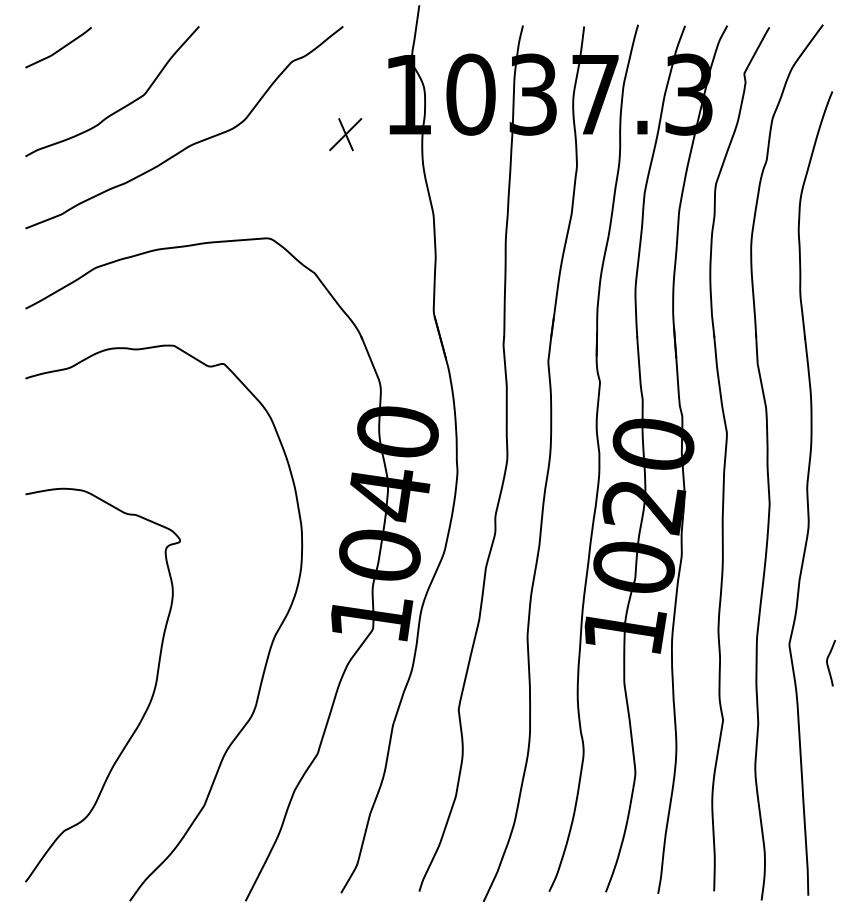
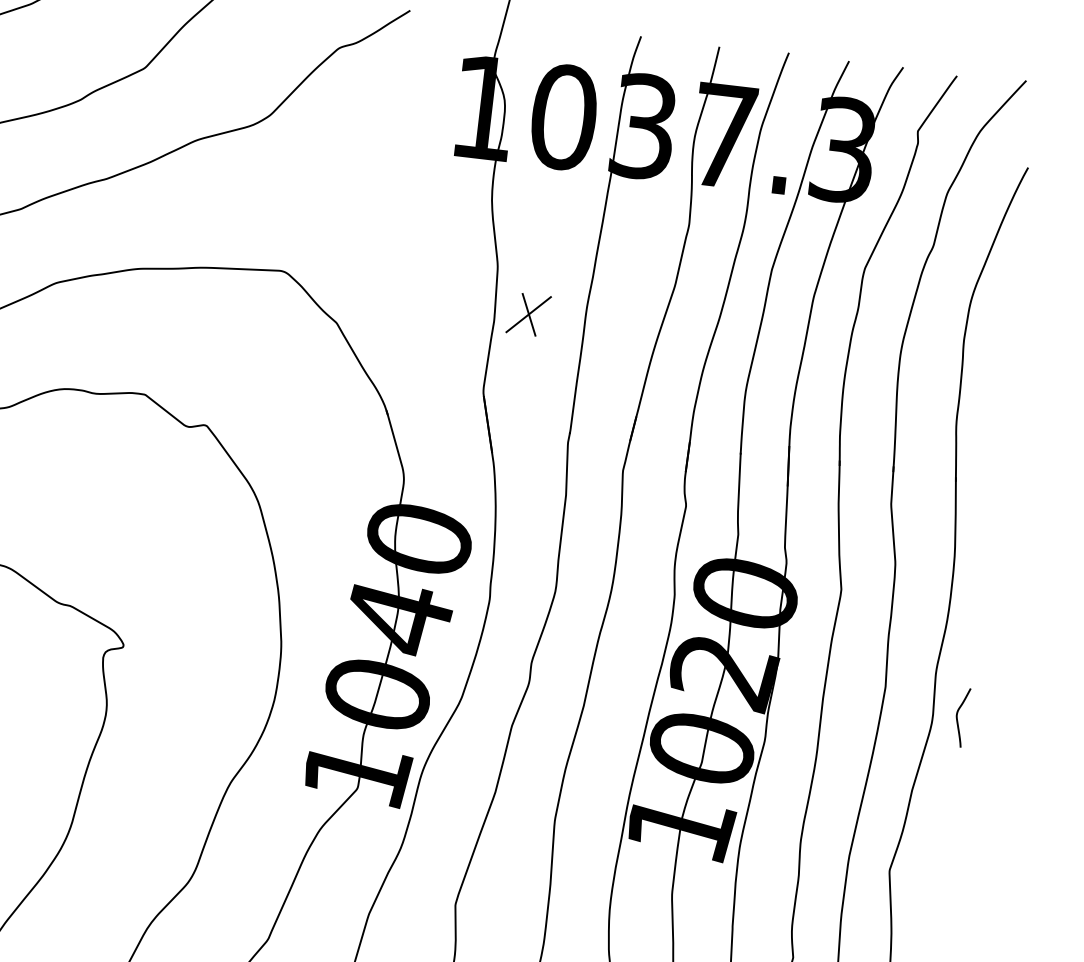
part: (345, 134) -> (528, 314), moved
curve: (828, 663) -> (958, 717), moved

